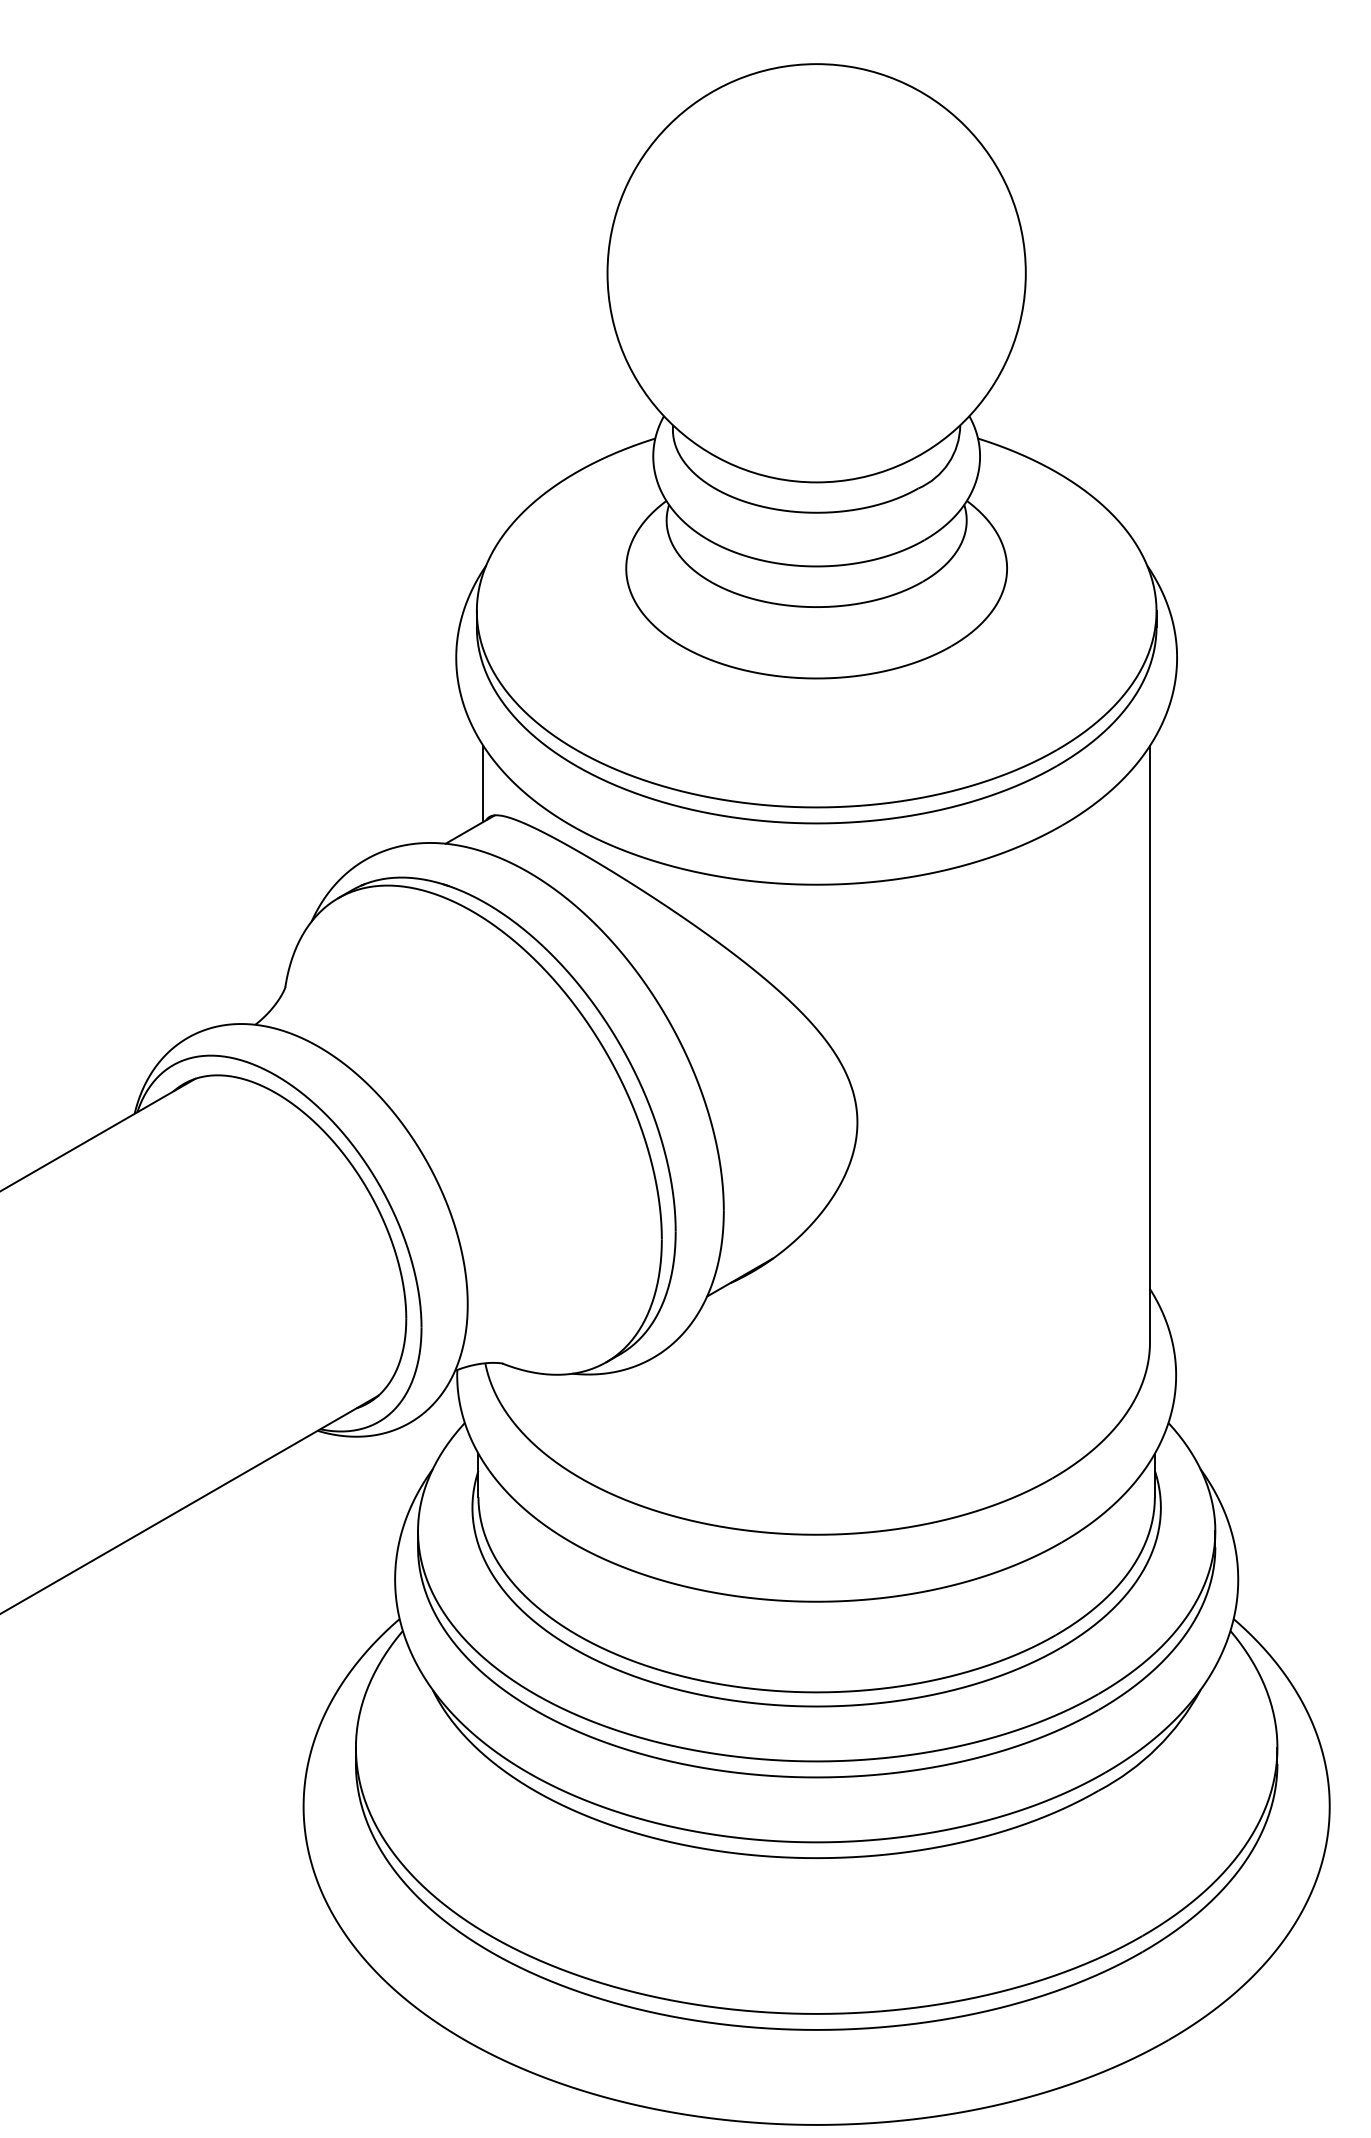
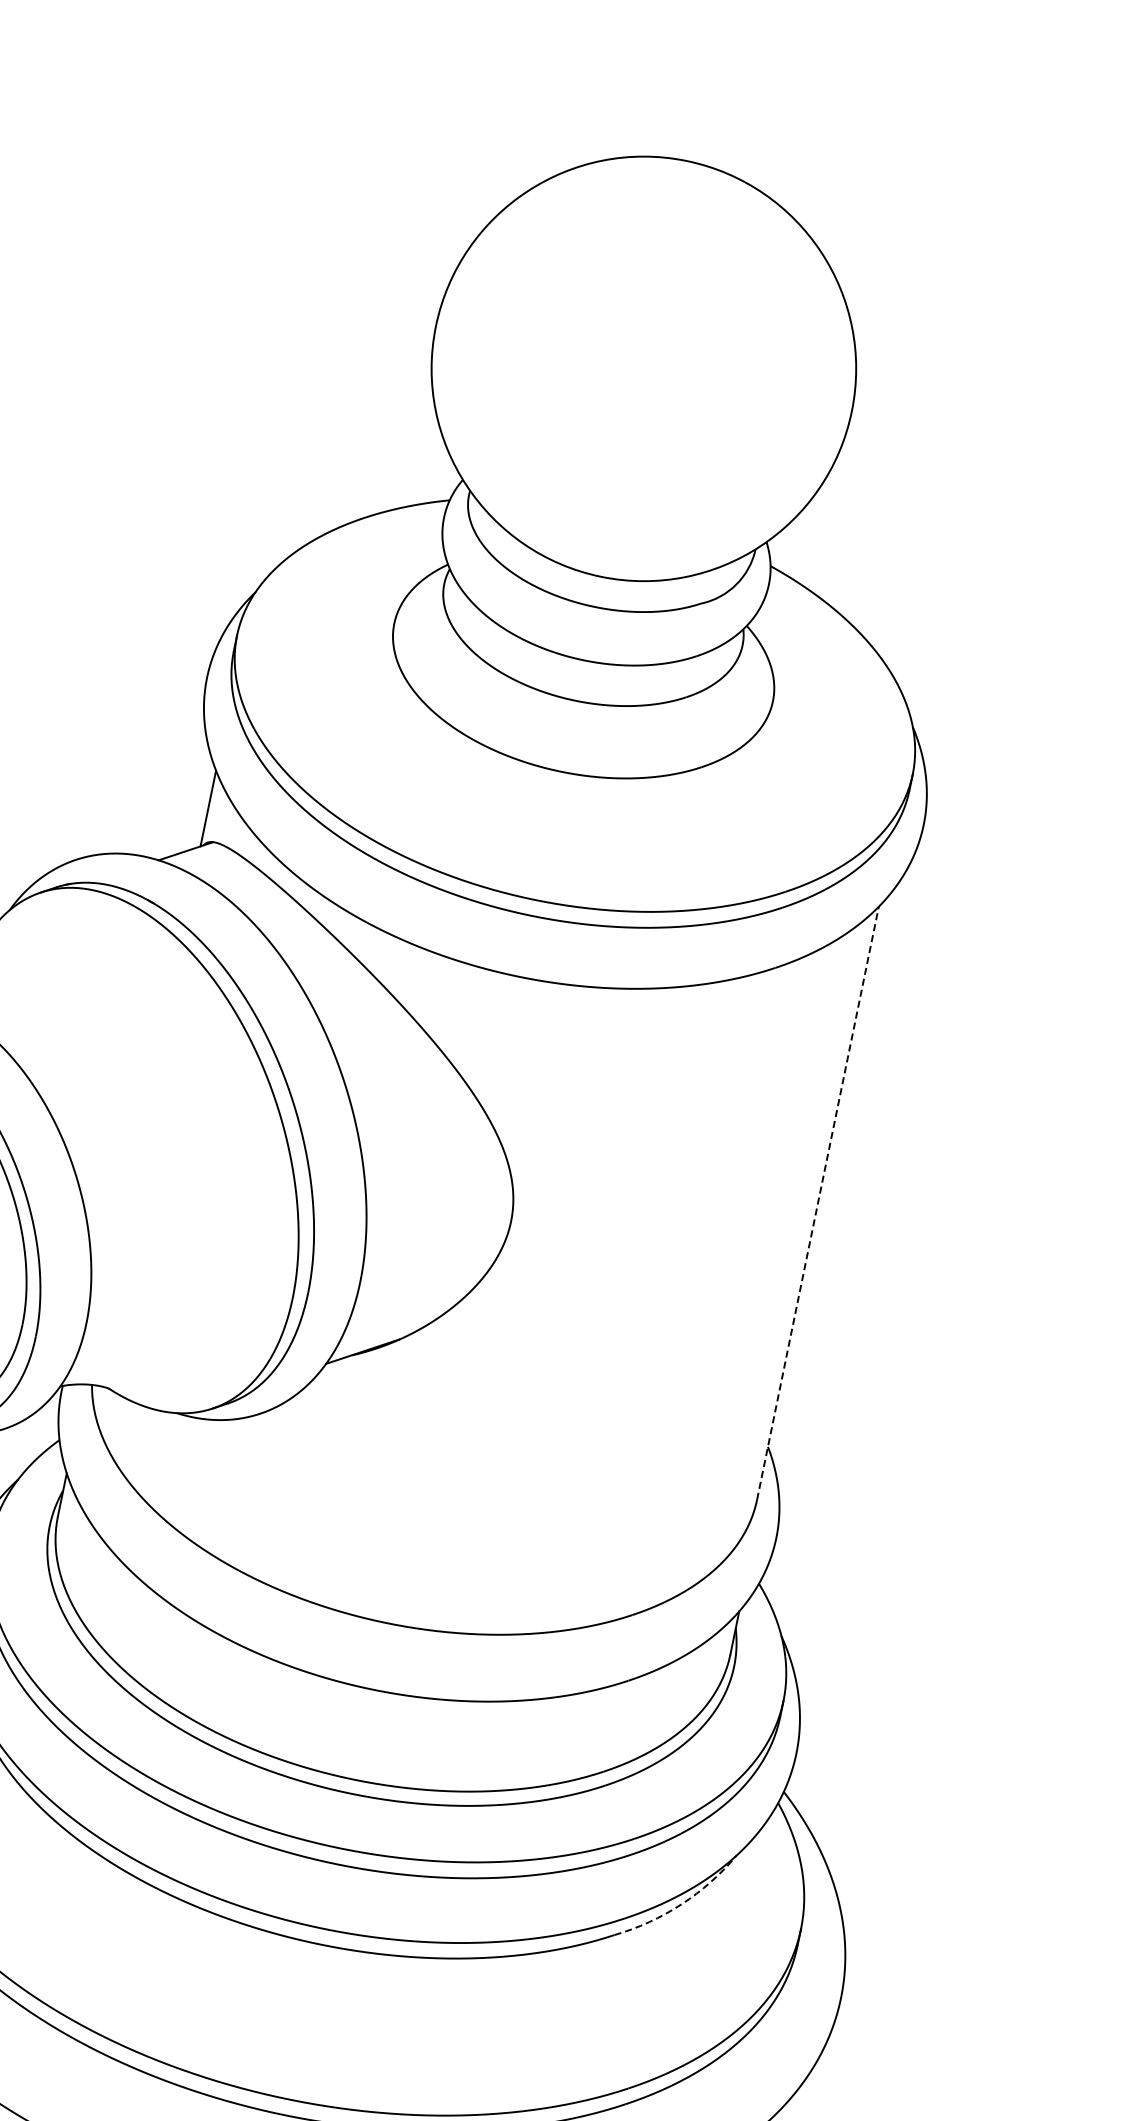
line: (1150, 1043) -> (818, 1202), solid -> dashed
arc: (1157, 1747) -> (681, 1904), solid -> dashed

